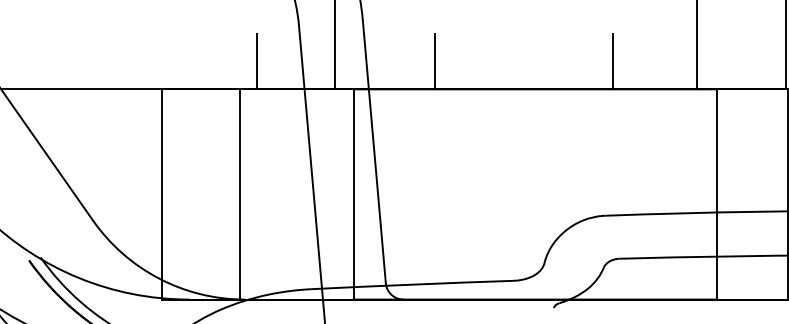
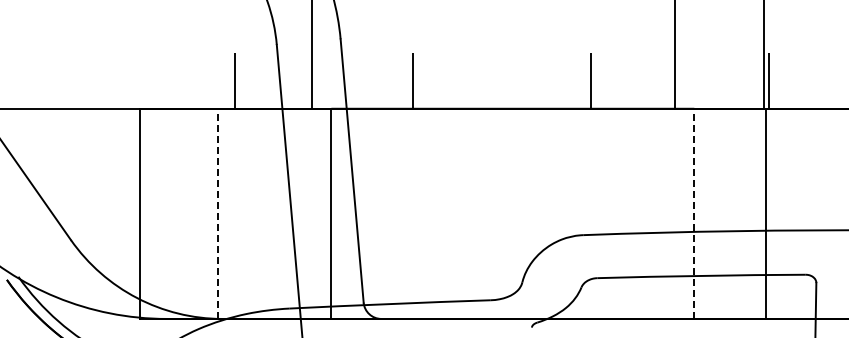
line: (239, 194) -> (217, 213), solid -> dashed
line: (716, 194) -> (694, 213), solid -> dashed

